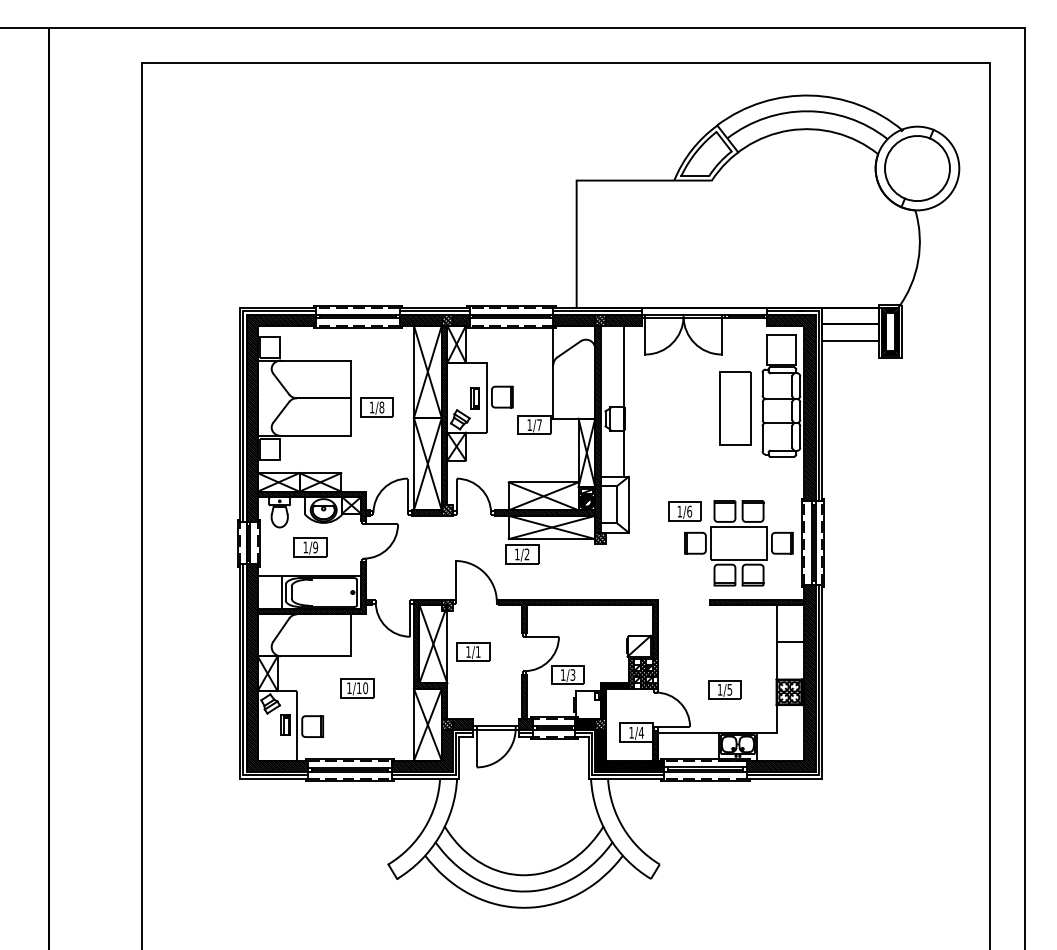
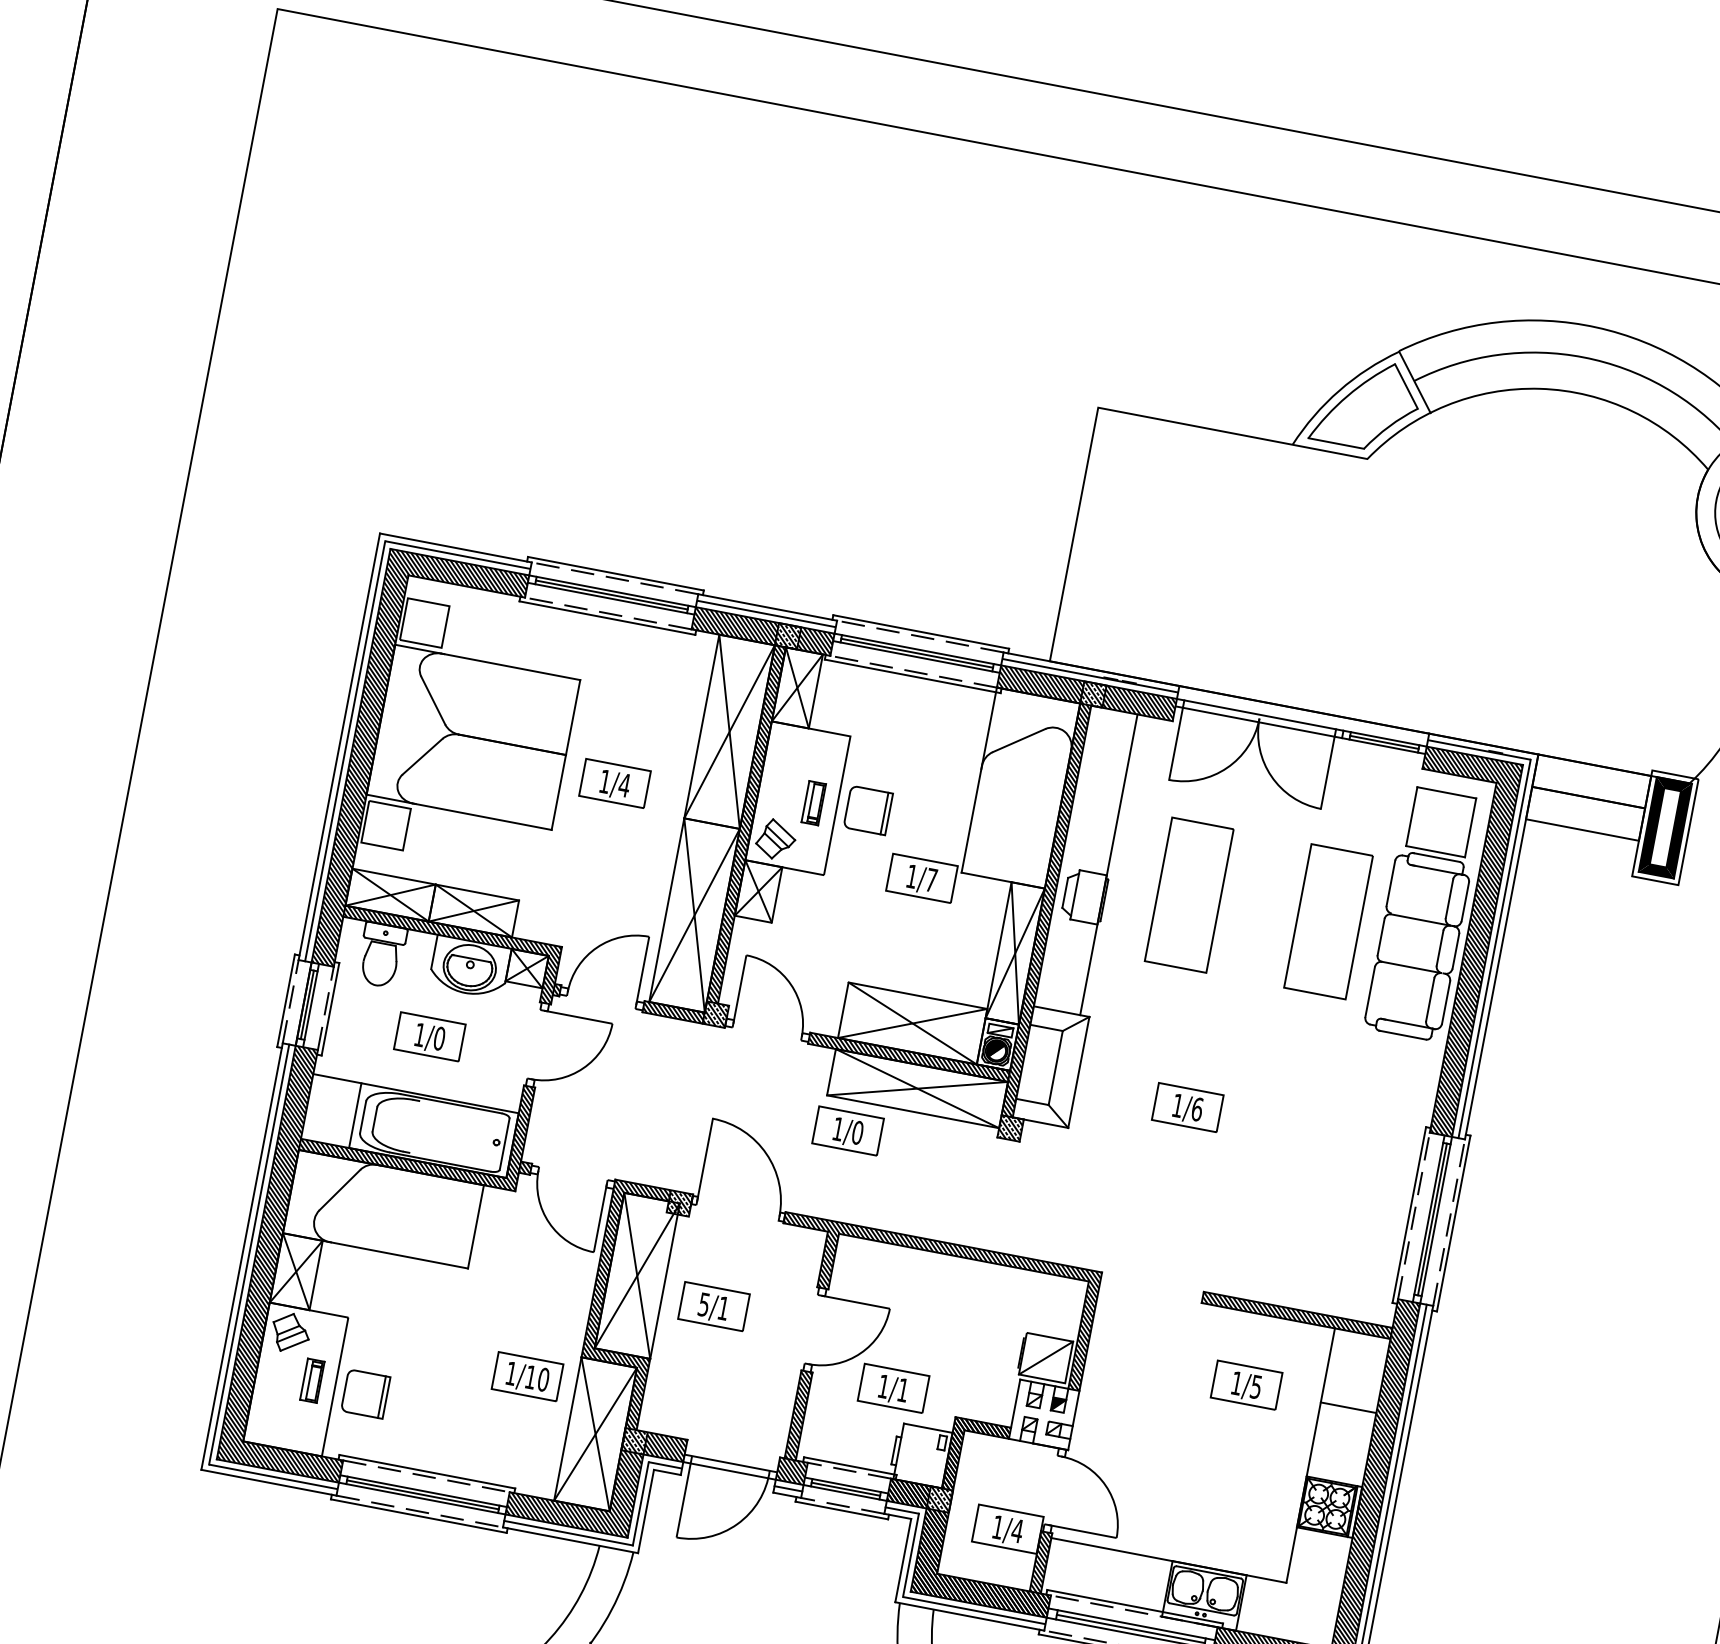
text: (381, 407) -> (623, 785), 1/8 -> 1/4
part: (665, 408) -> (1188, 894), added
part: (738, 543) -> (1282, 1191), removed
text: (315, 547) -> (439, 1038), 1/9 -> 1/0
text: (526, 554) -> (856, 1132), 1/2 -> 1/0
text: (468, 651) -> (704, 1303), 1/1 -> 5/1
hatch: (643, 673) -> (1044, 1413), removed
text: (572, 674) -> (902, 1388), 1/3 -> 1/1
part: (357, 688) -> (527, 1377), moved
part: (724, 689) -> (1245, 1384), moved

